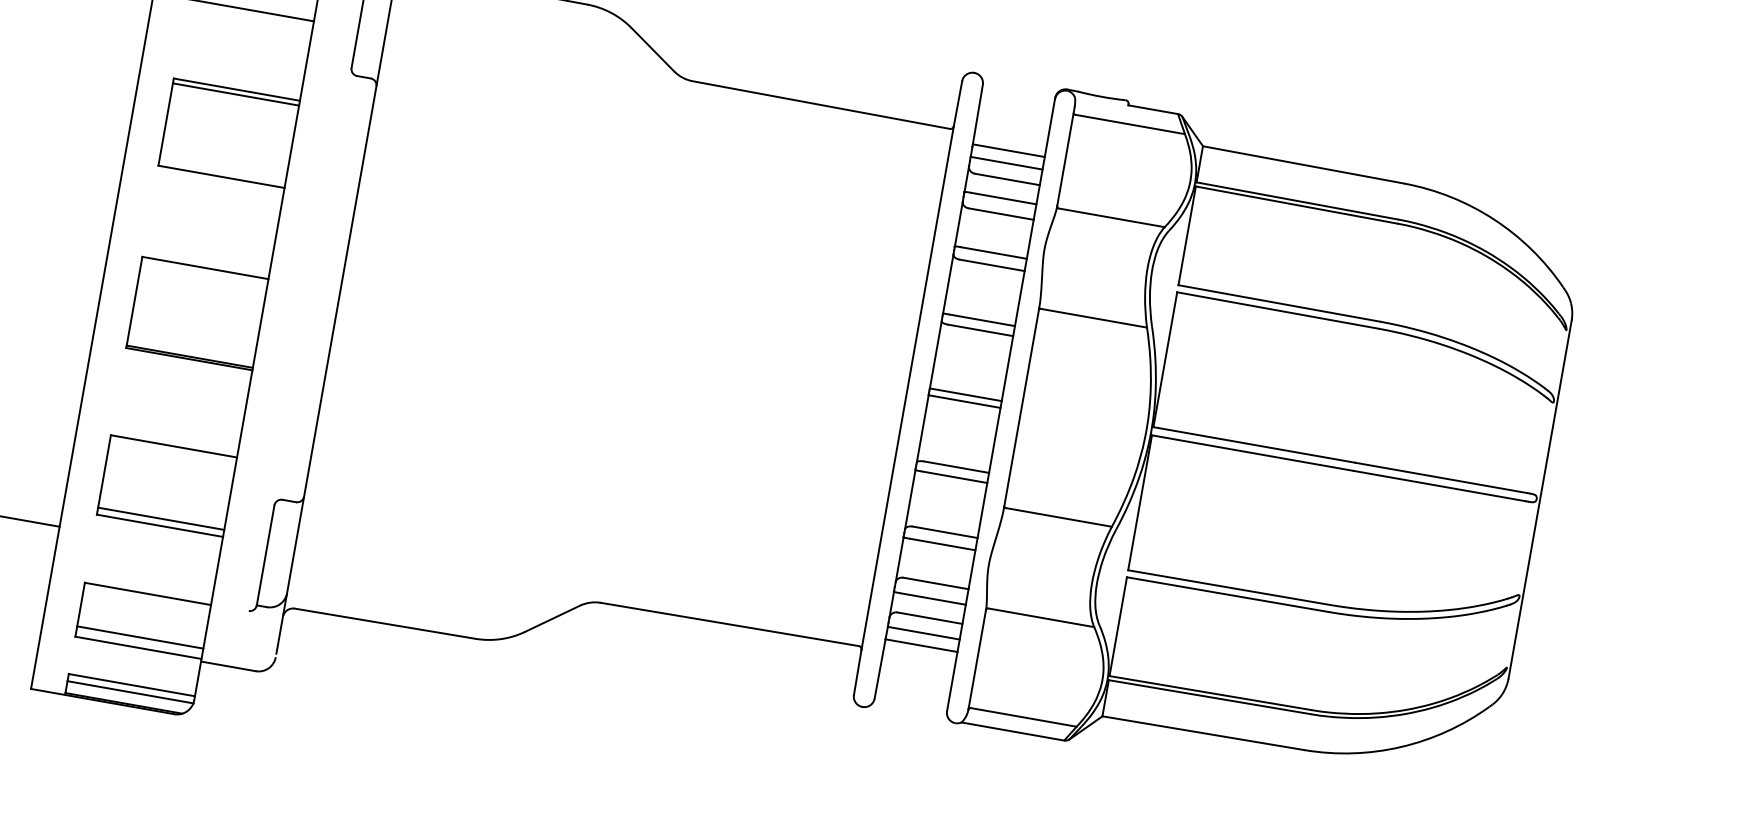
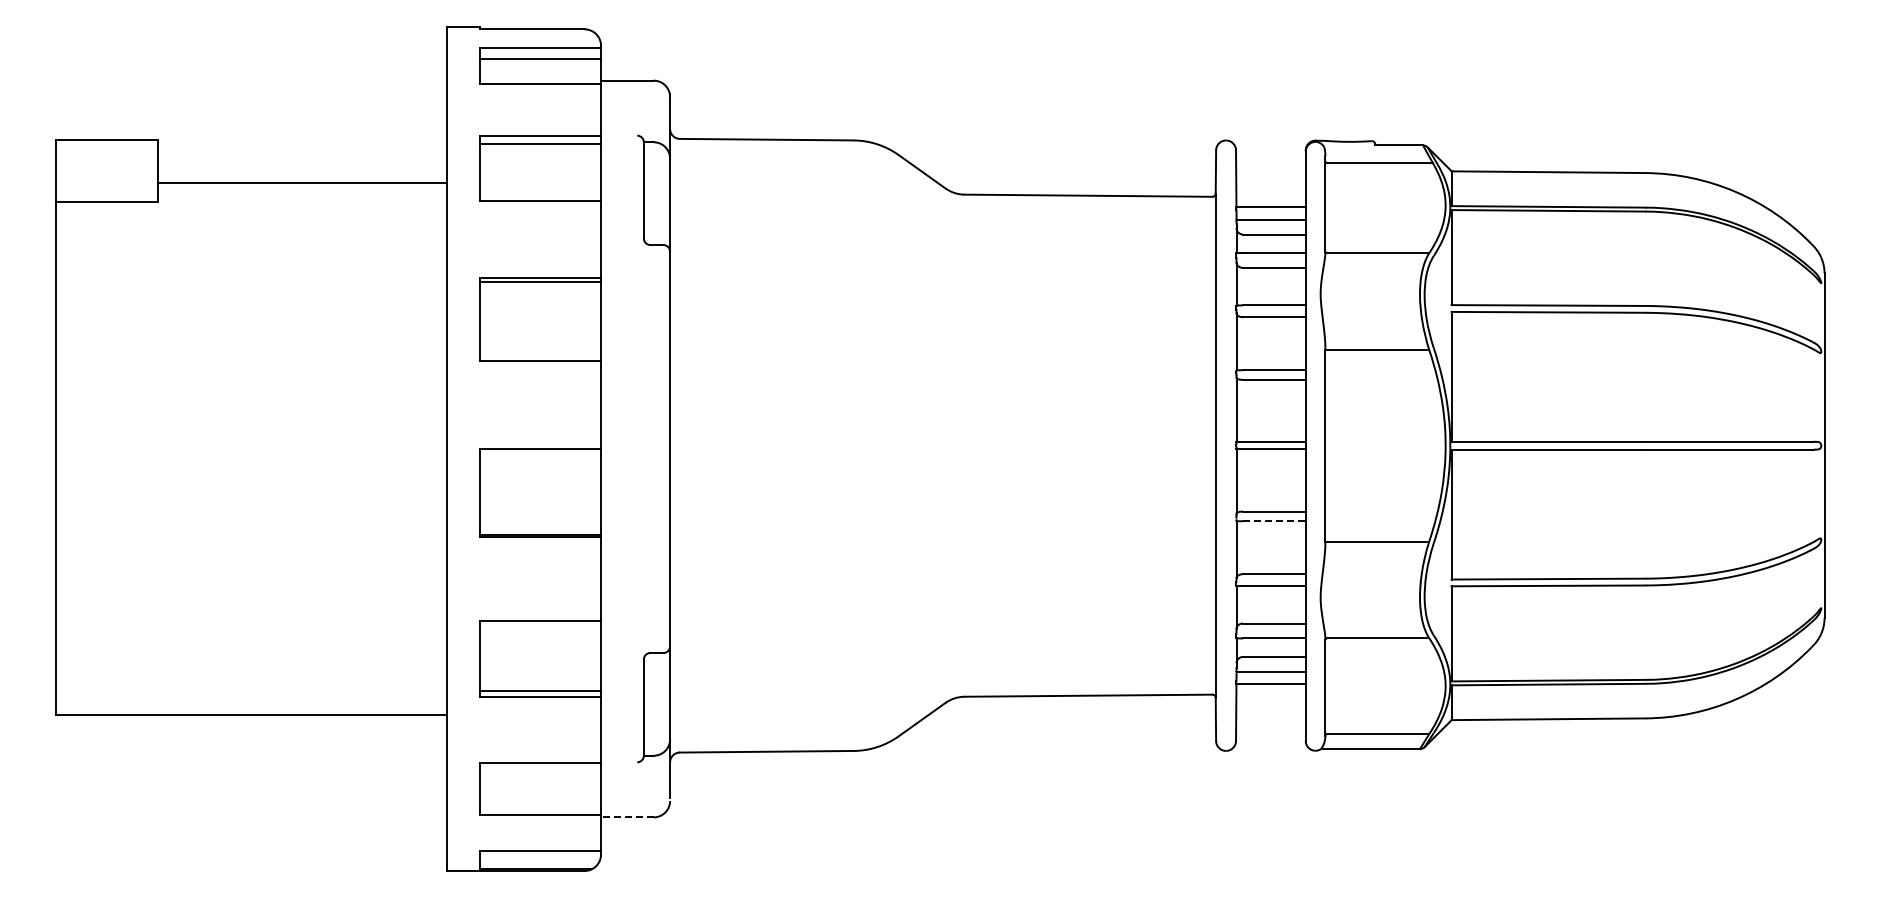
line: (954, 477) -> (1274, 521), solid -> dashed
line: (140, 637) -> (540, 804), removed
line: (227, 666) -> (626, 817), solid -> dashed
line: (130, 692) -> (540, 857), removed

